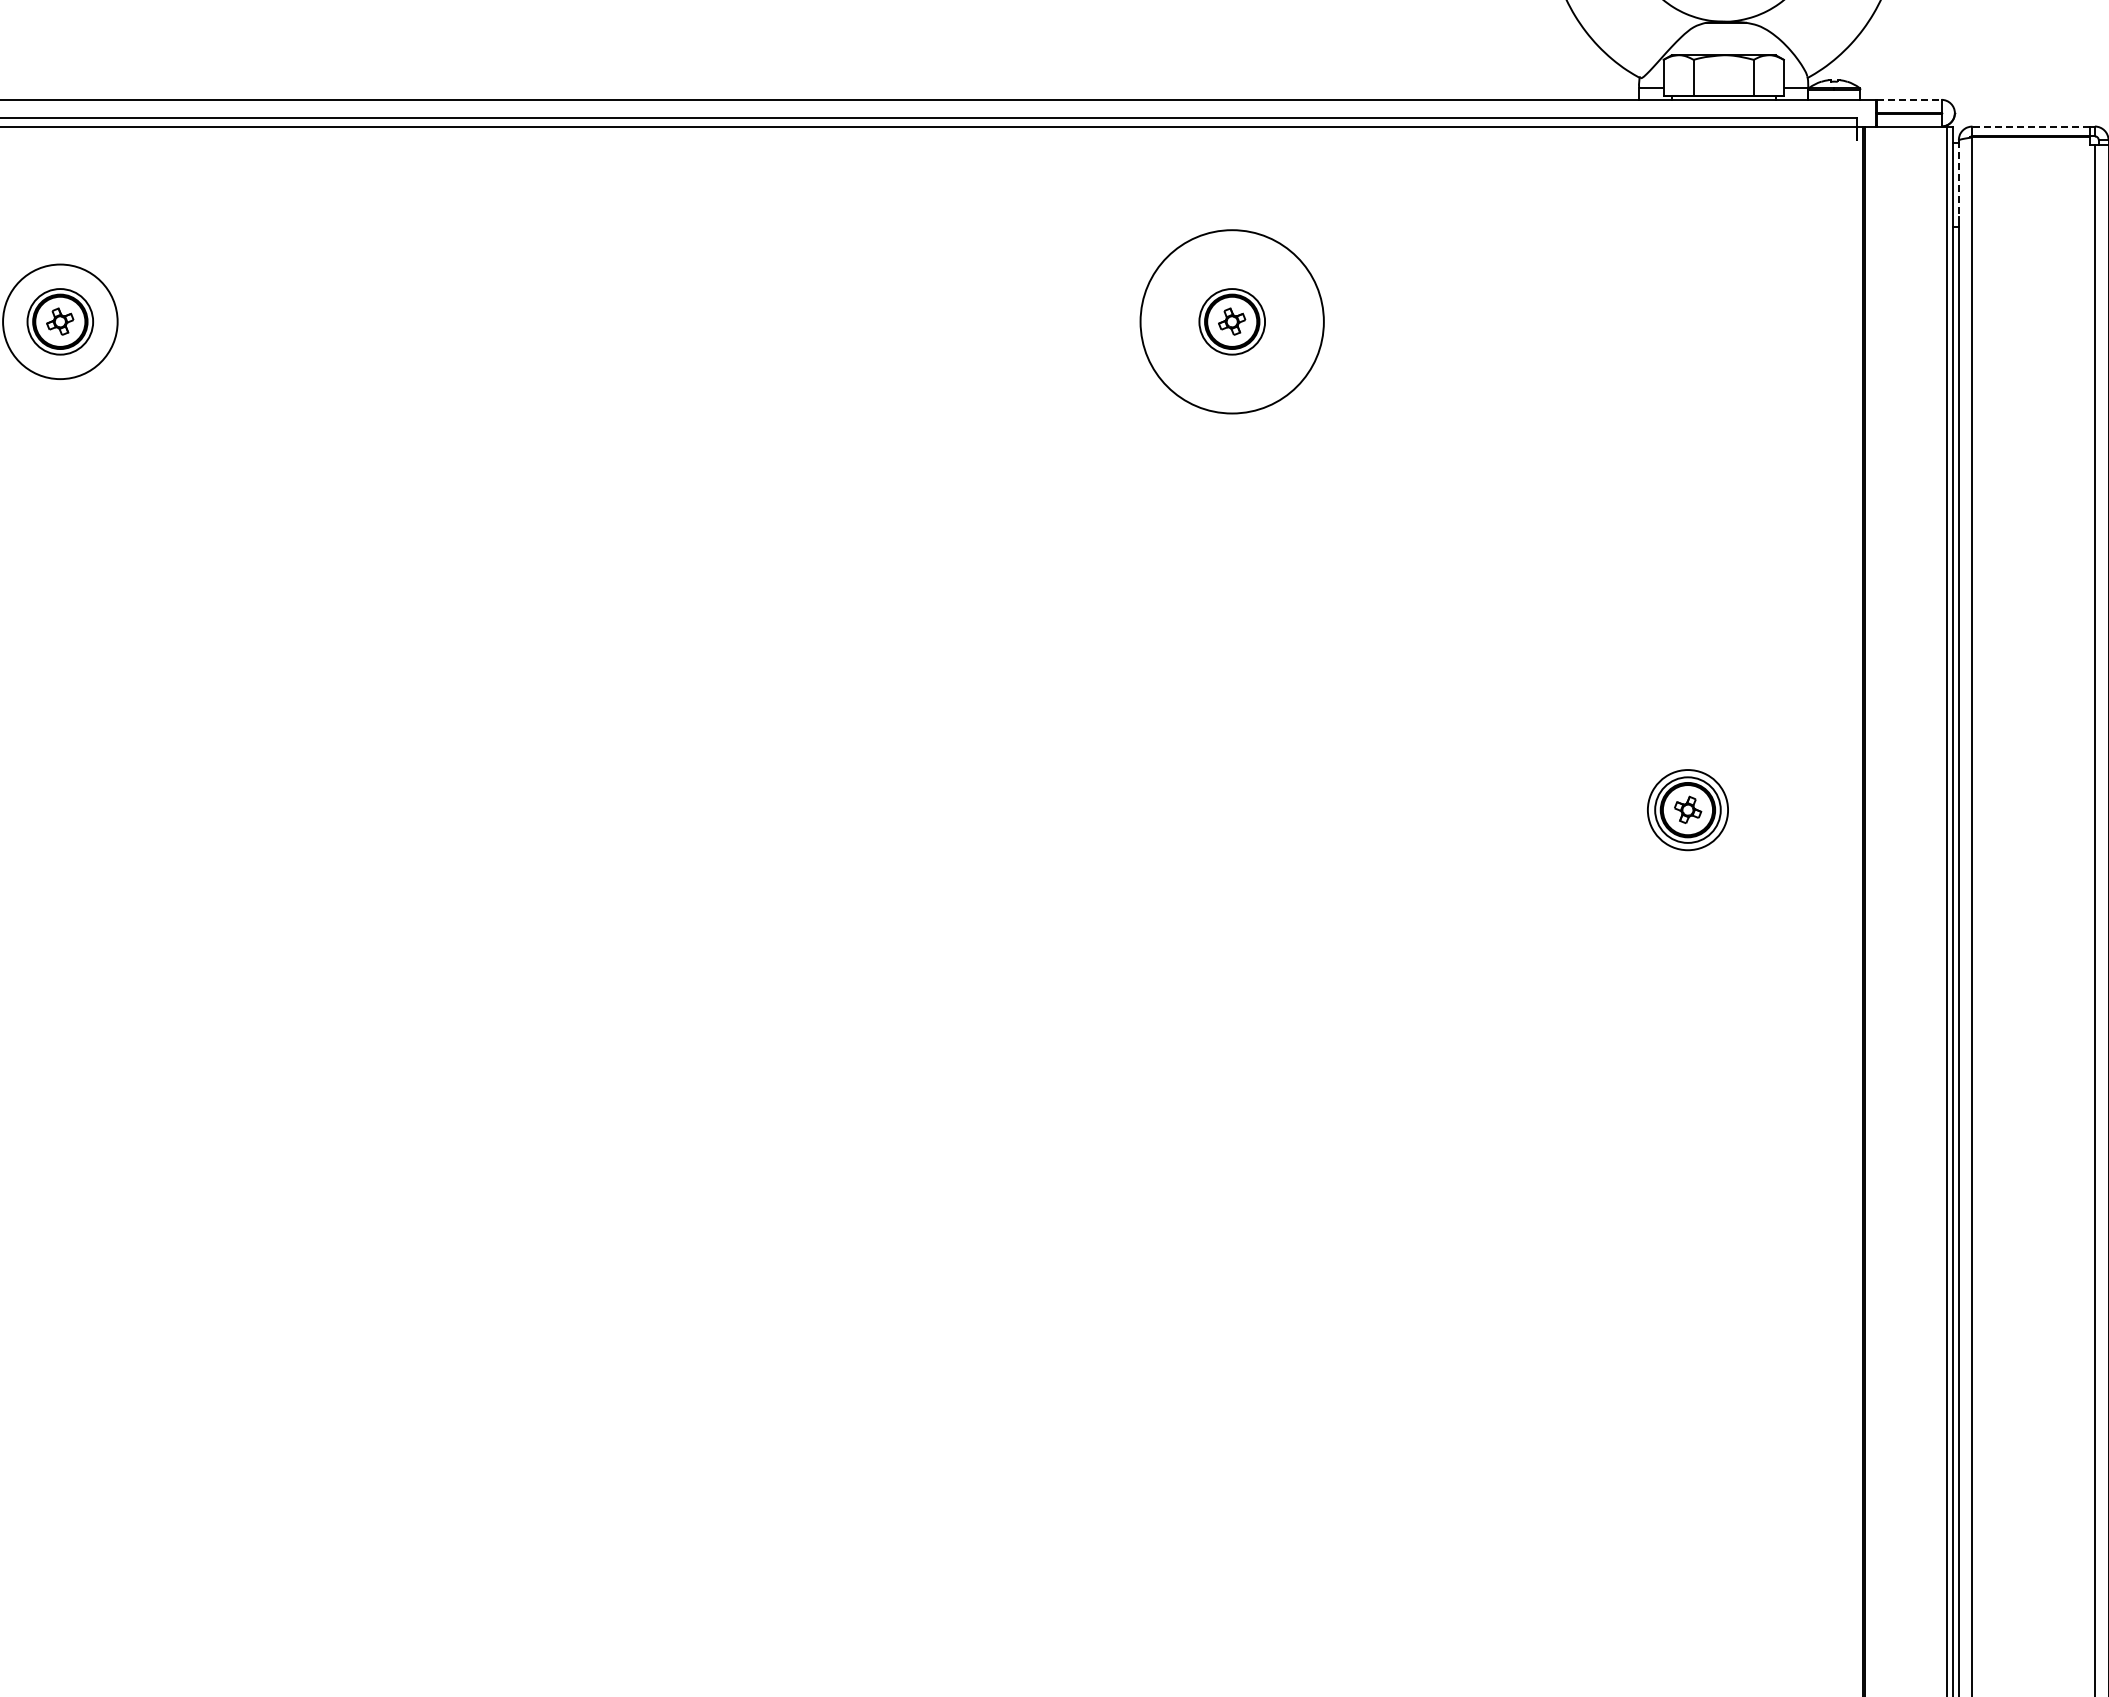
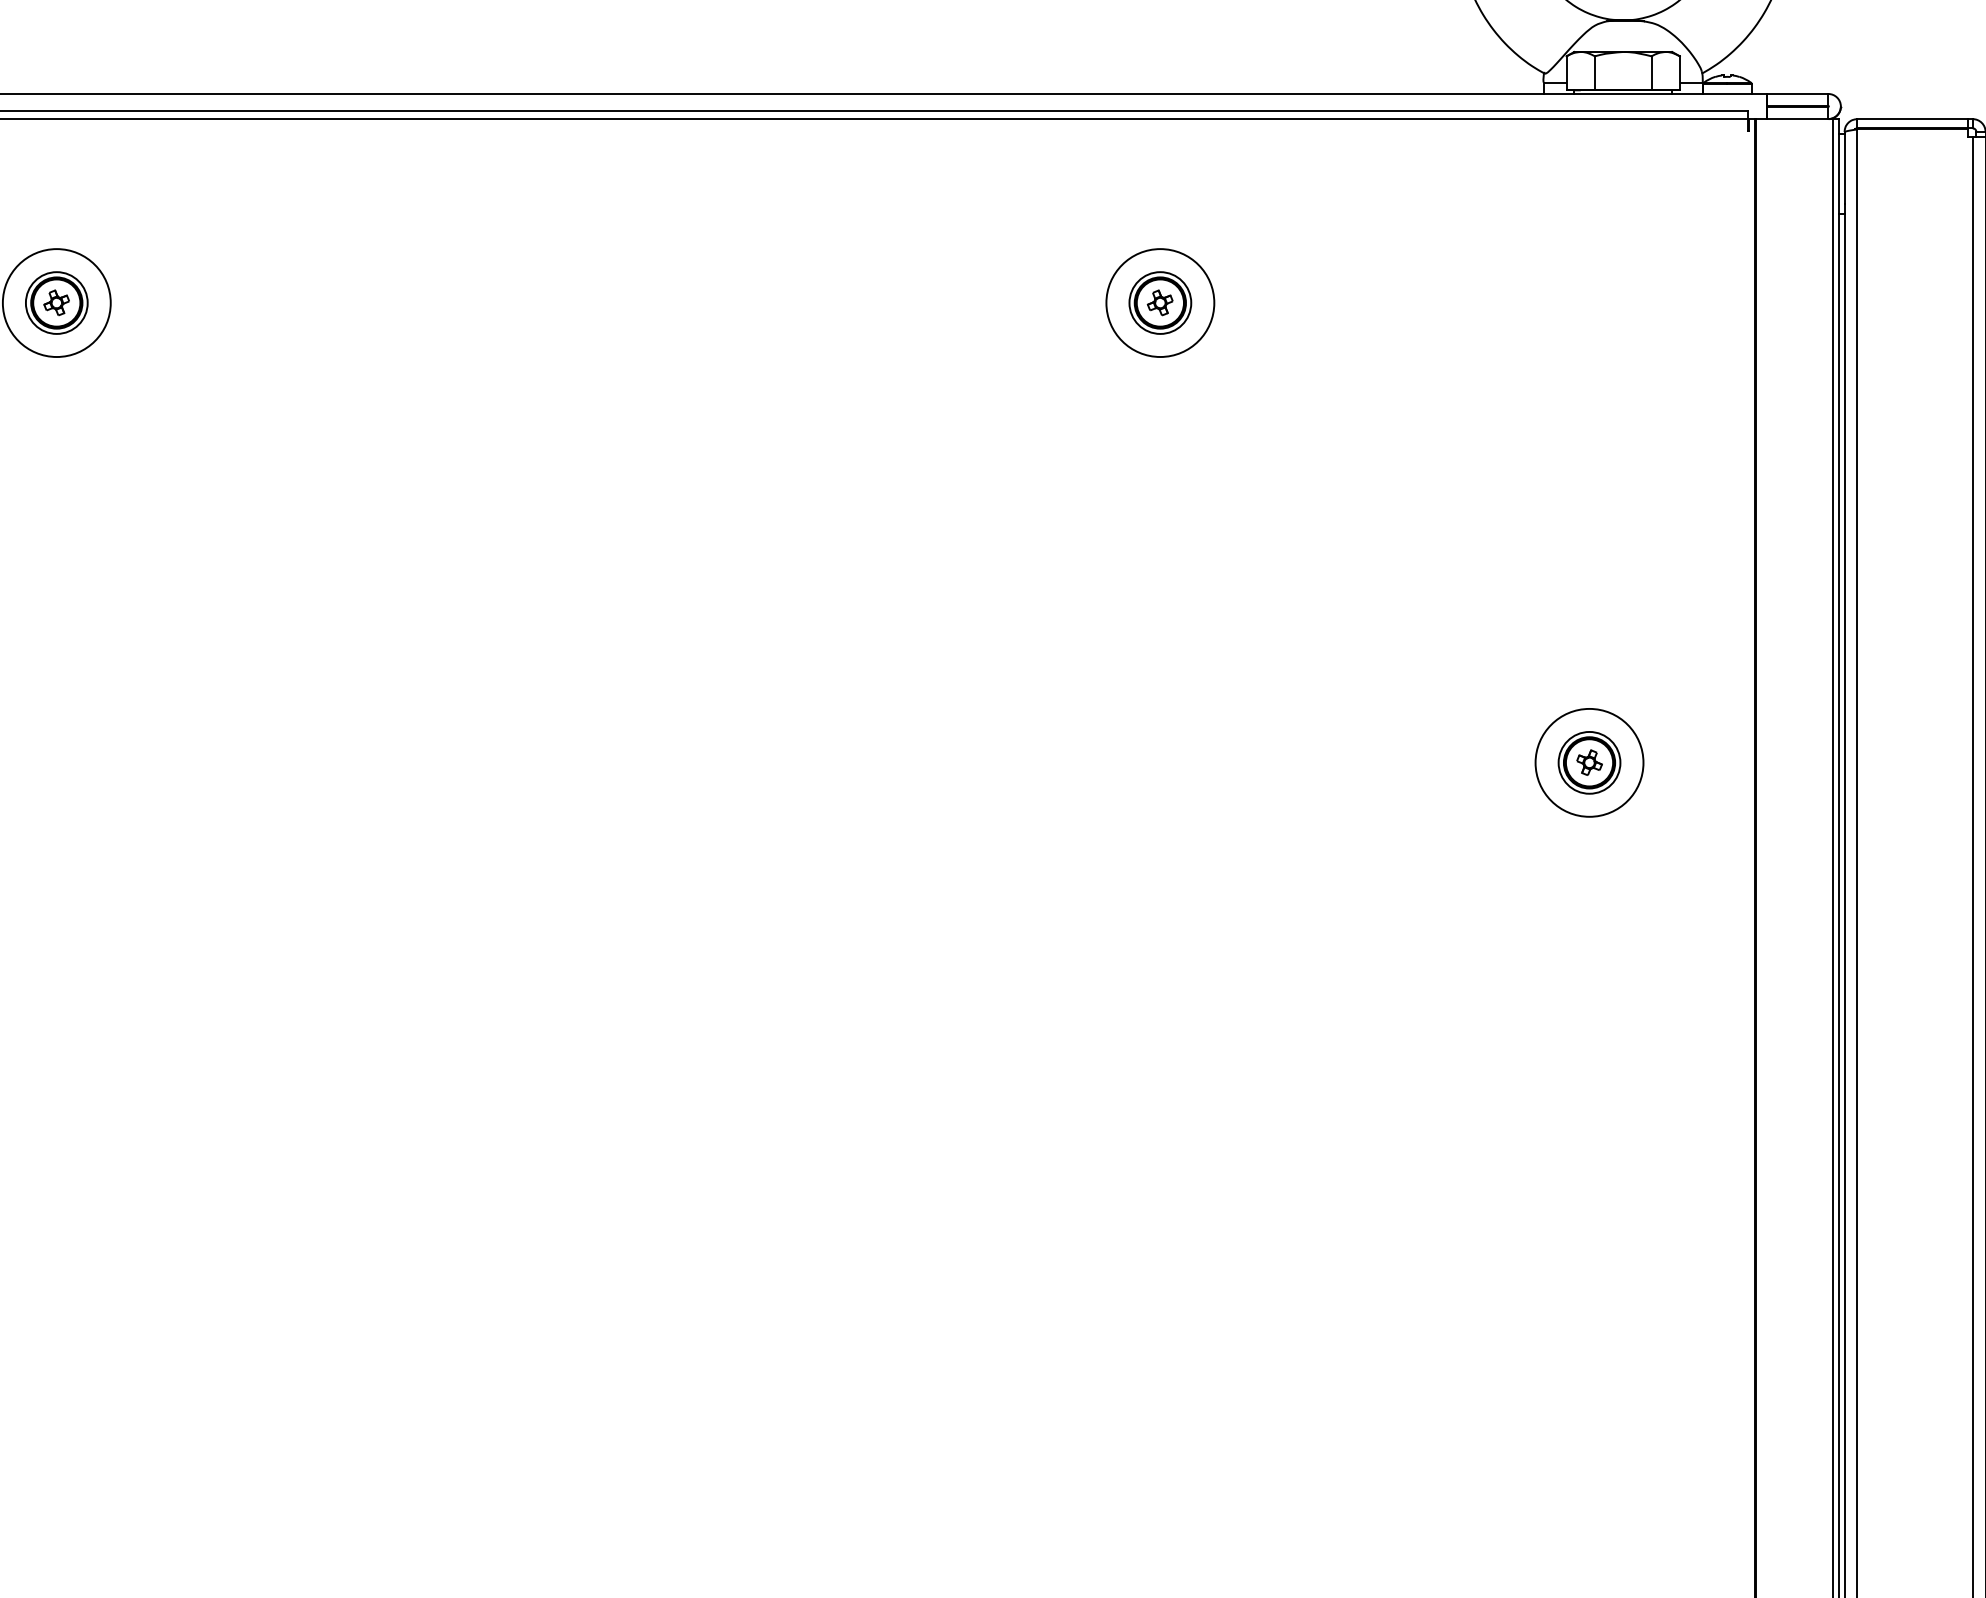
line: (1909, 99) -> (1798, 93), dashed -> solid
line: (2031, 126) -> (1913, 119), dashed -> solid
line: (1958, 179) -> (1844, 169), dashed -> solid
circle: (1231, 321) -> (1159, 302), size x0.62
circle: (1687, 809) -> (1589, 762), size x1.43

